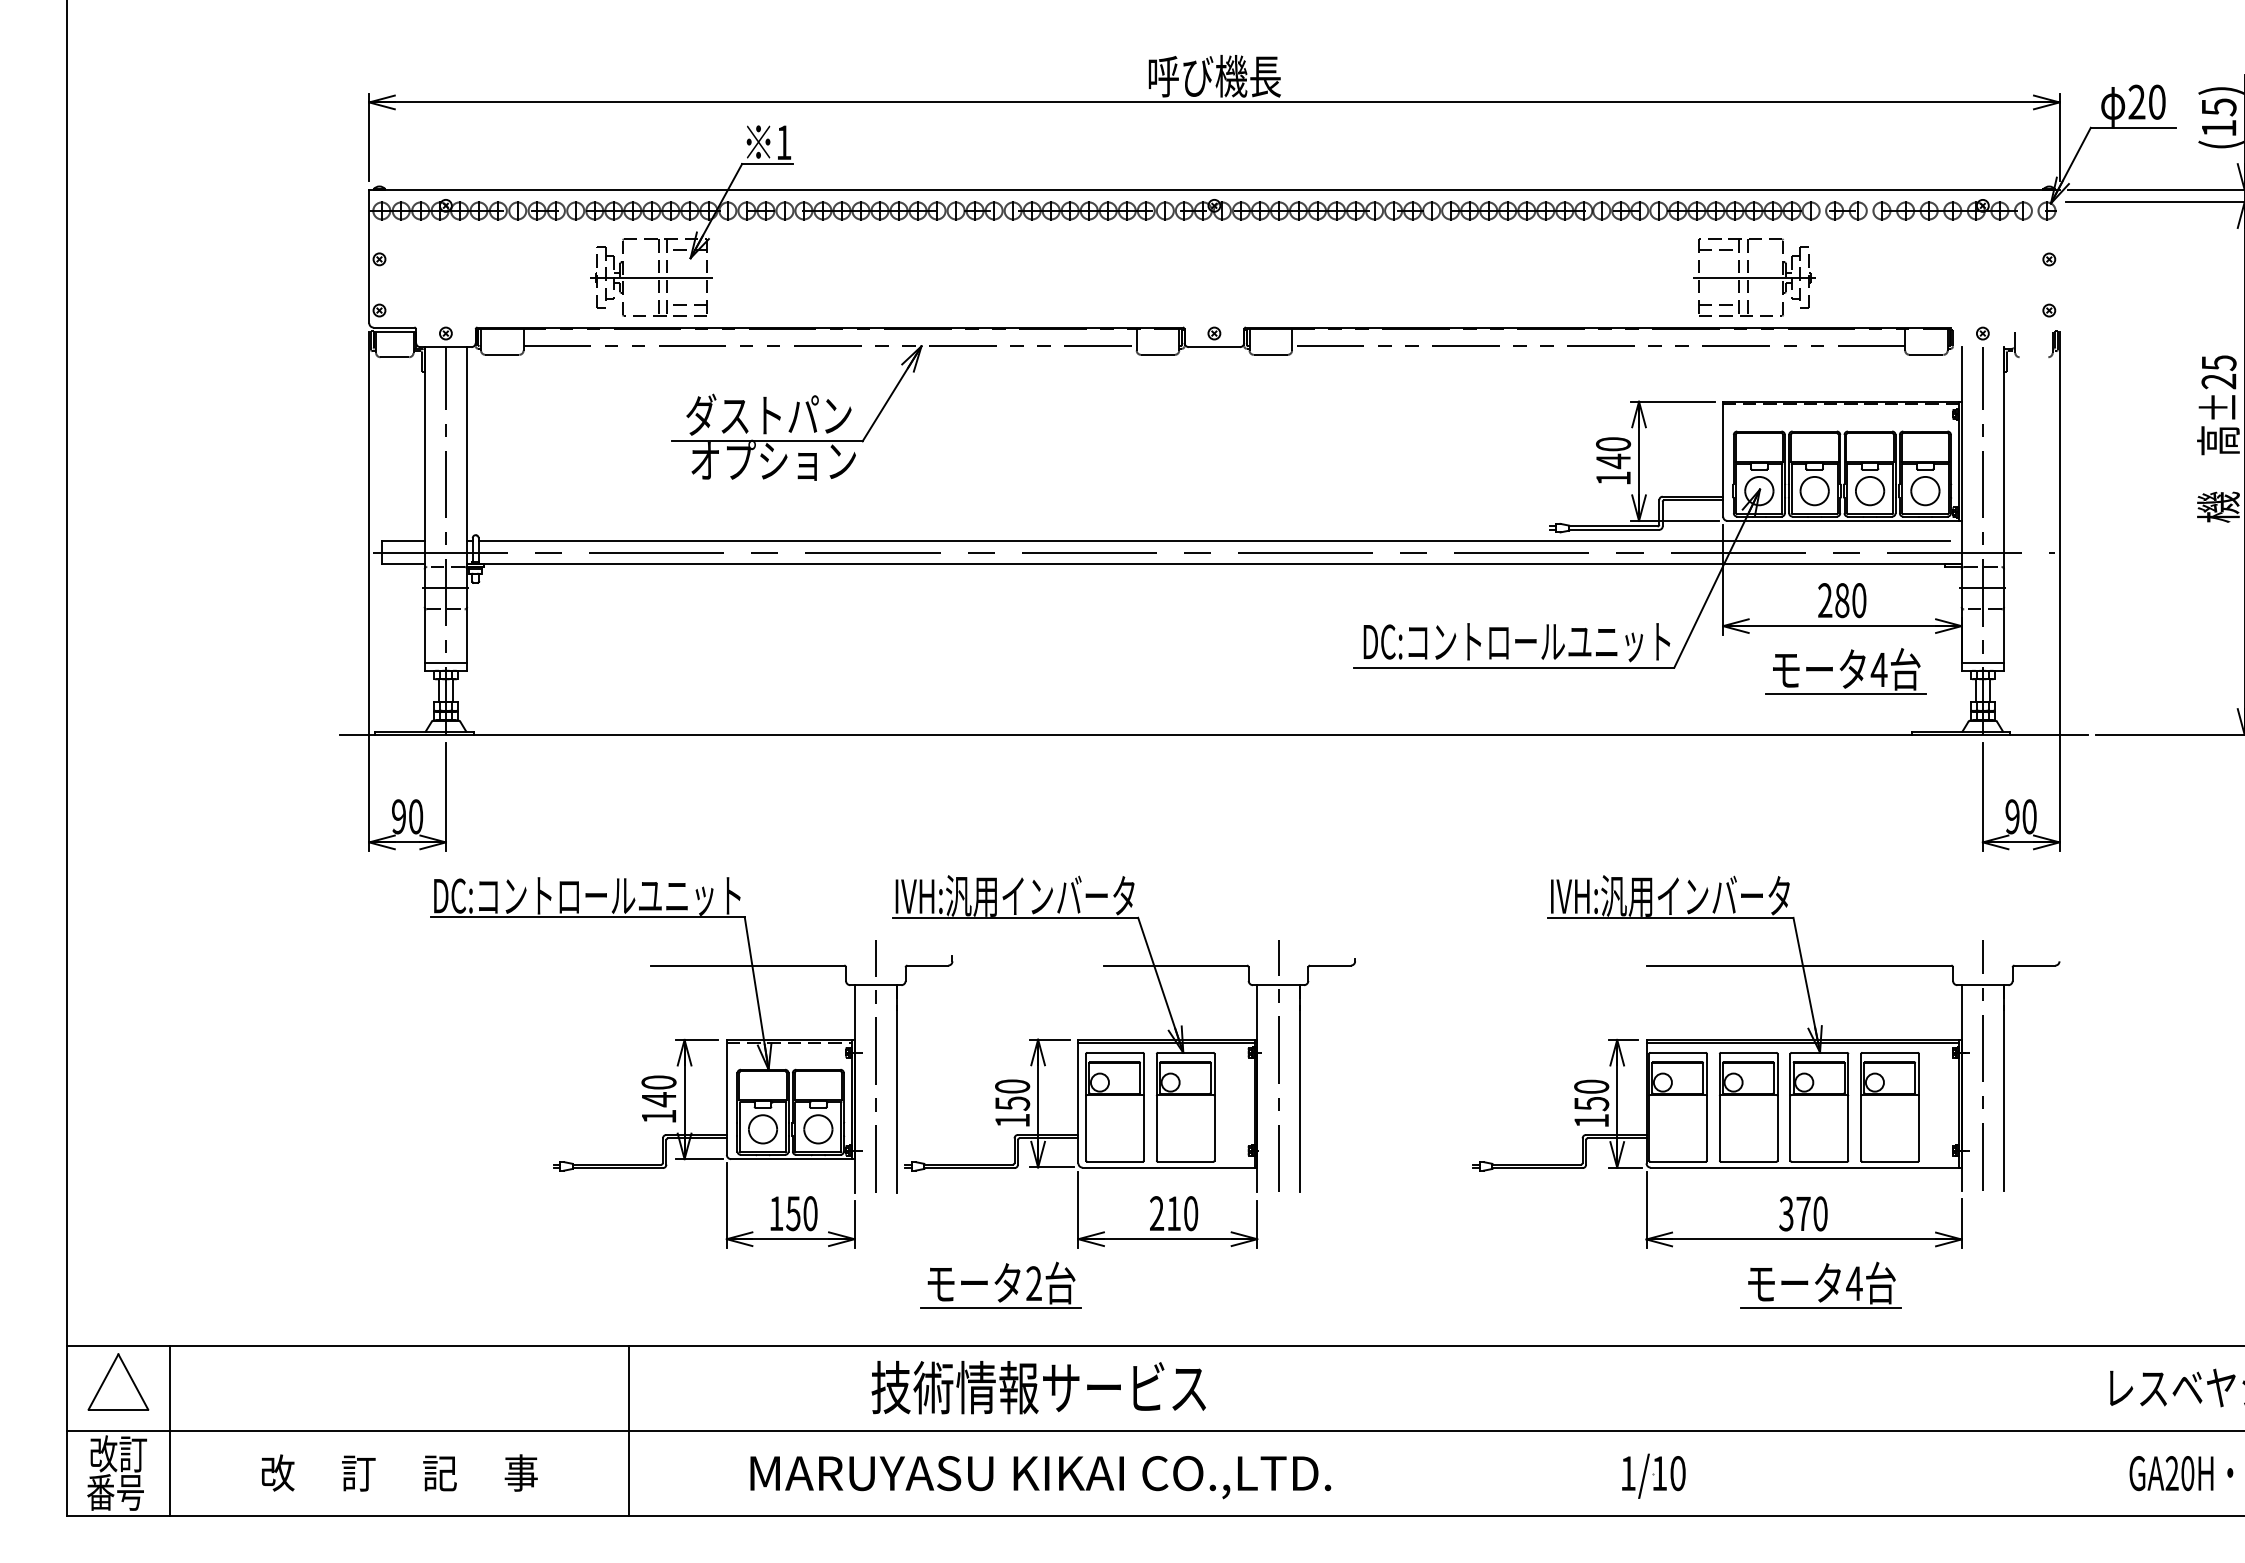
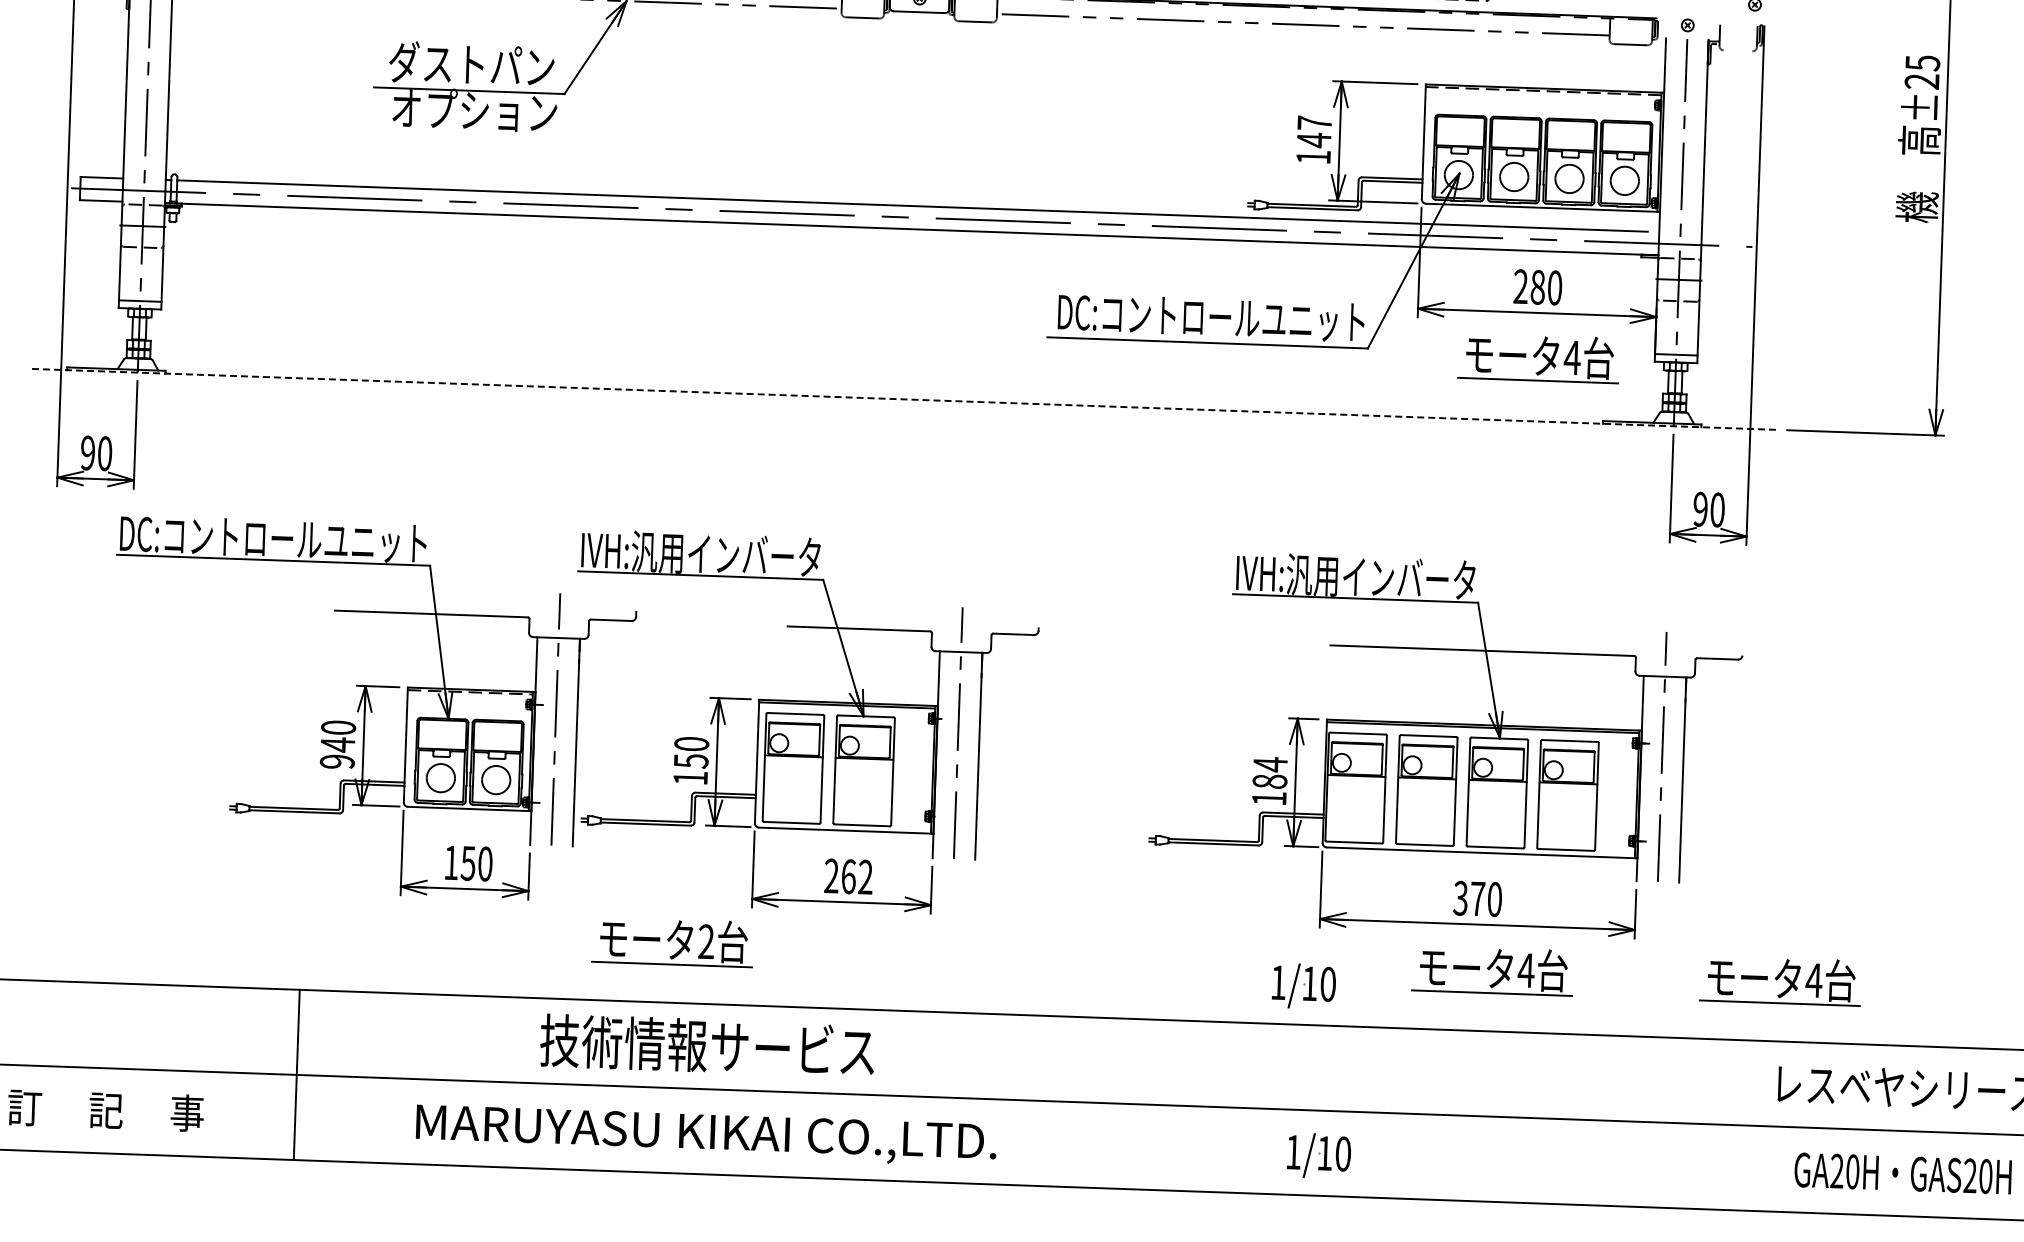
text: (1613, 444) -> (1314, 123), 140 -> 147
line: (1214, 734) -> (905, 399), solid -> dashed
text: (1591, 1095) -> (1270, 773), 150 -> 184
text: (658, 1116) -> (336, 761), 140 -> 940
text: (1182, 1213) -> (857, 876), 210 -> 262
part: (2108, 1284) -> (1780, 980), added
part: (1632, 1306) -> (1303, 985), added

